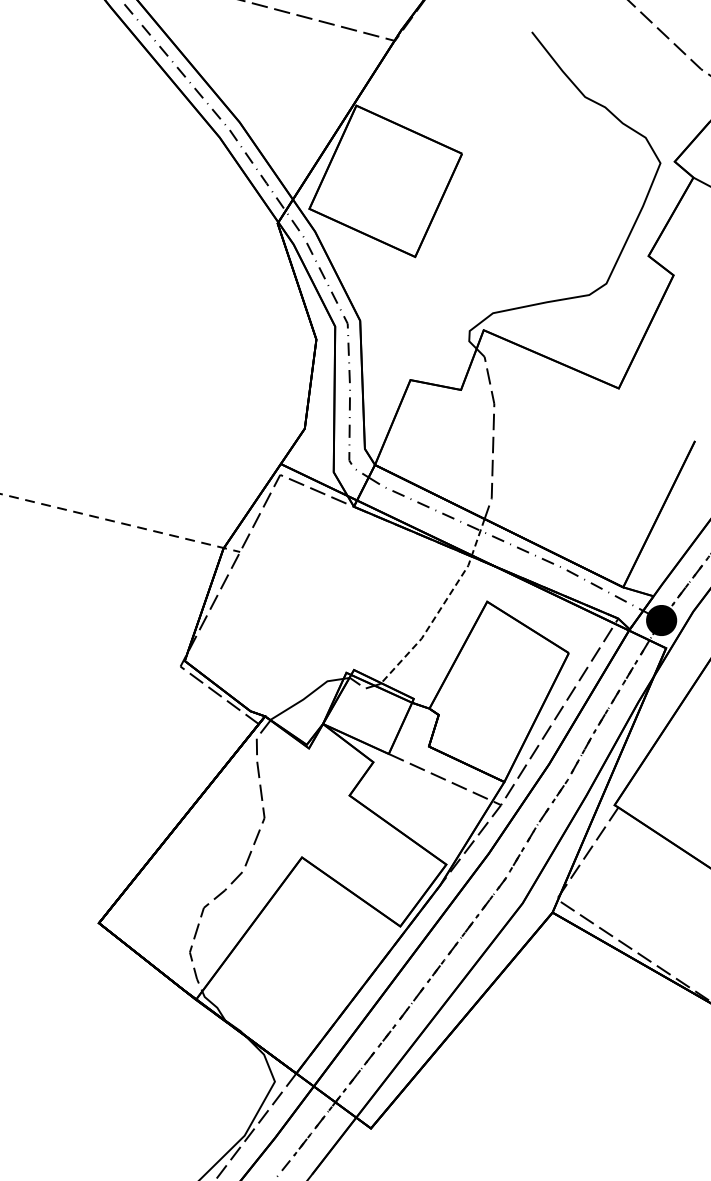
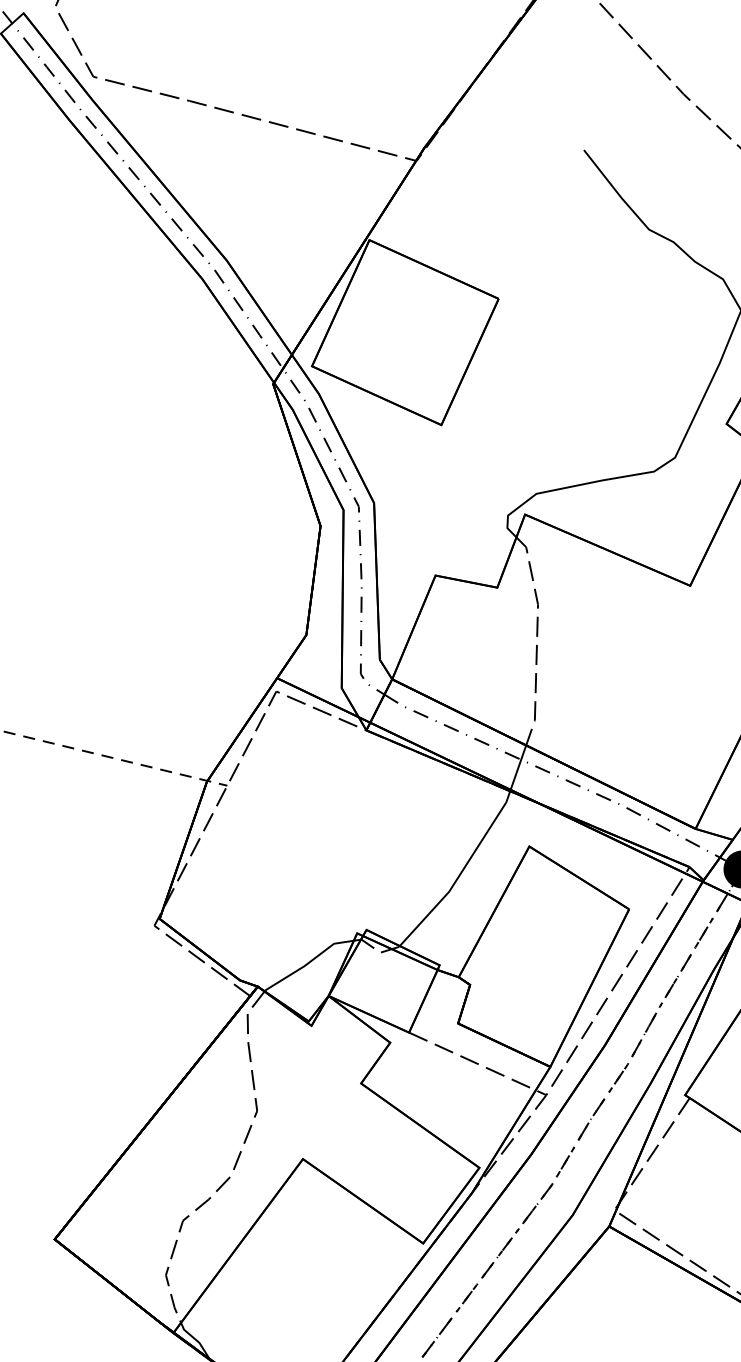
line: (442, 606) -> (474, 852), dashed -> solid

